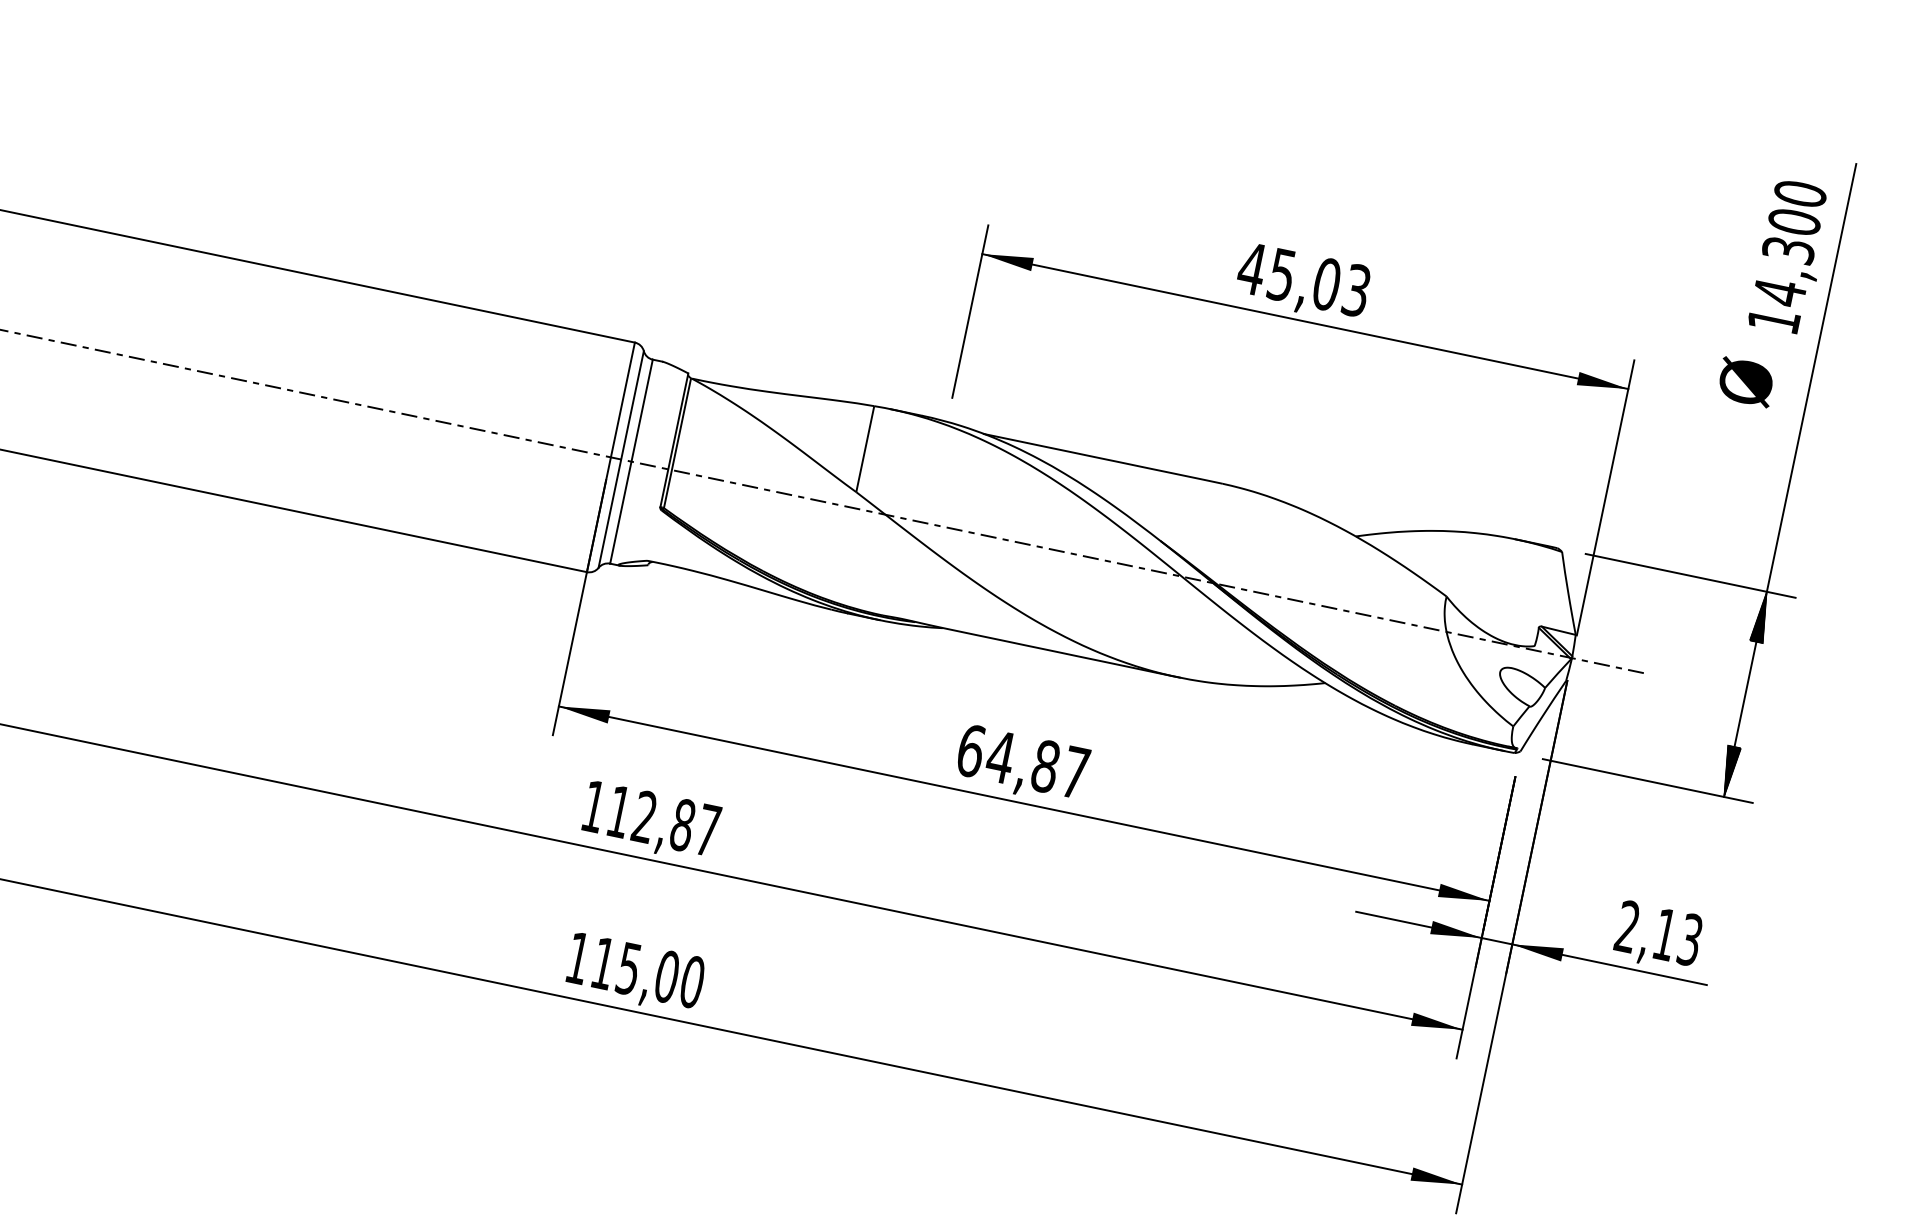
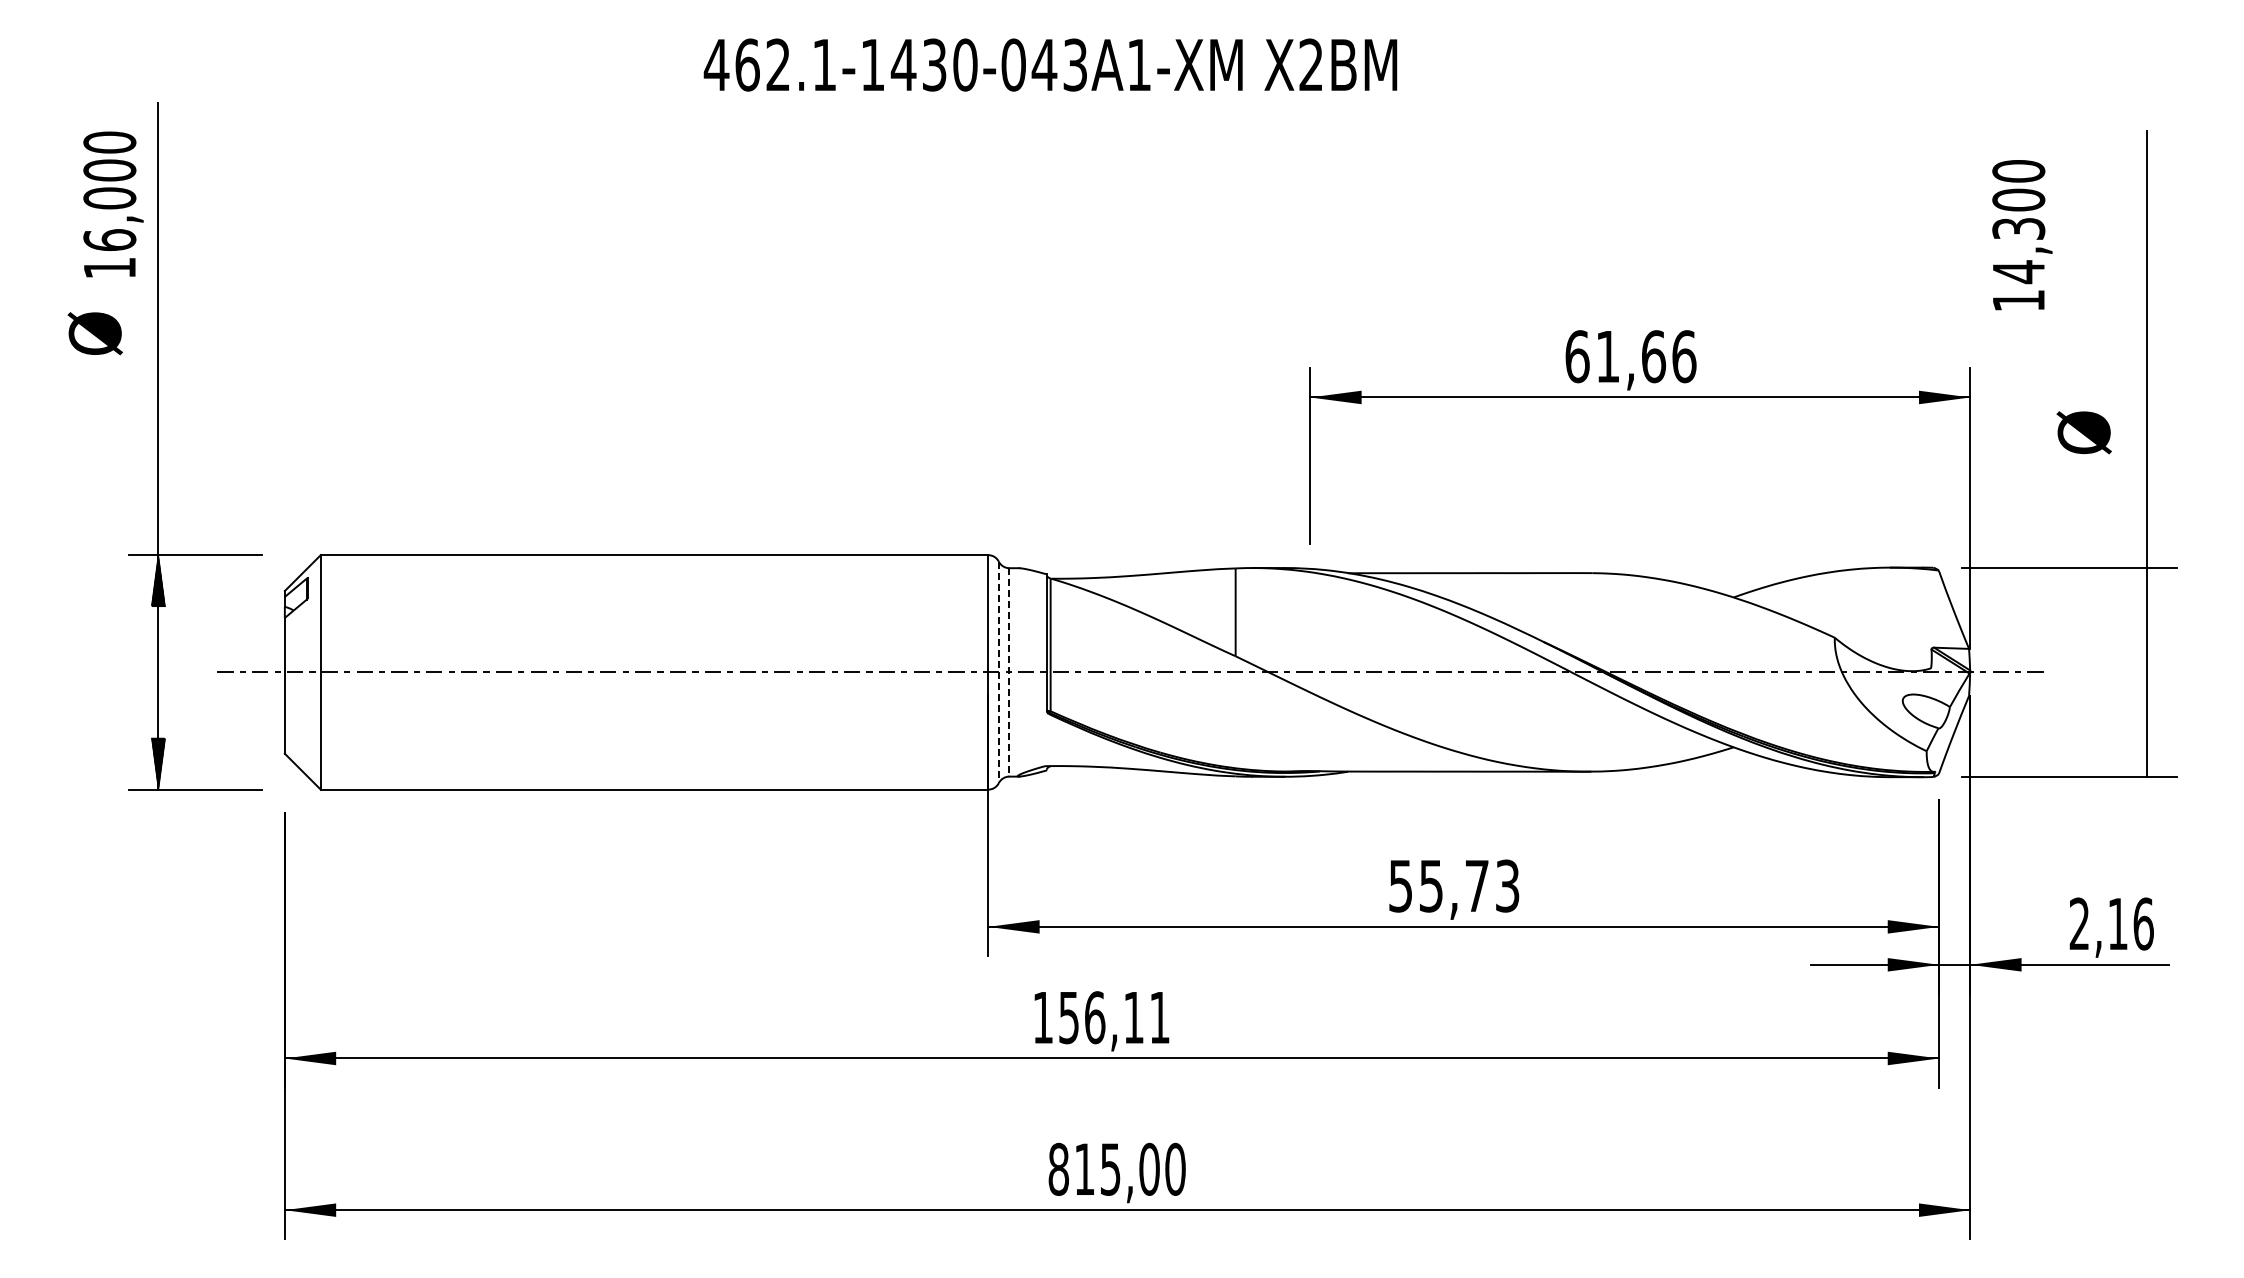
text: (1790, 257) -> (2022, 235), moved
text: (1304, 279) -> (1630, 356), 45,03 -> 61,66
text: (1745, 381) -> (2083, 432), moved
line: (620, 459) -> (998, 672), solid -> dashed
line: (631, 461) -> (1009, 672), solid -> dashed
hatch: (1761, 616) -> (2147, 592), removed
text: (1023, 761) -> (1454, 885), 64,87 -> 55,73
hatch: (1729, 770) -> (2147, 750), removed
text: (663, 820) -> (1114, 1017), 112,87 -> 156,11
text: (1690, 939) -> (2143, 923), 2,13 -> 2,16
text: (578, 957) -> (1058, 1168), 115,00 -> 815,00

